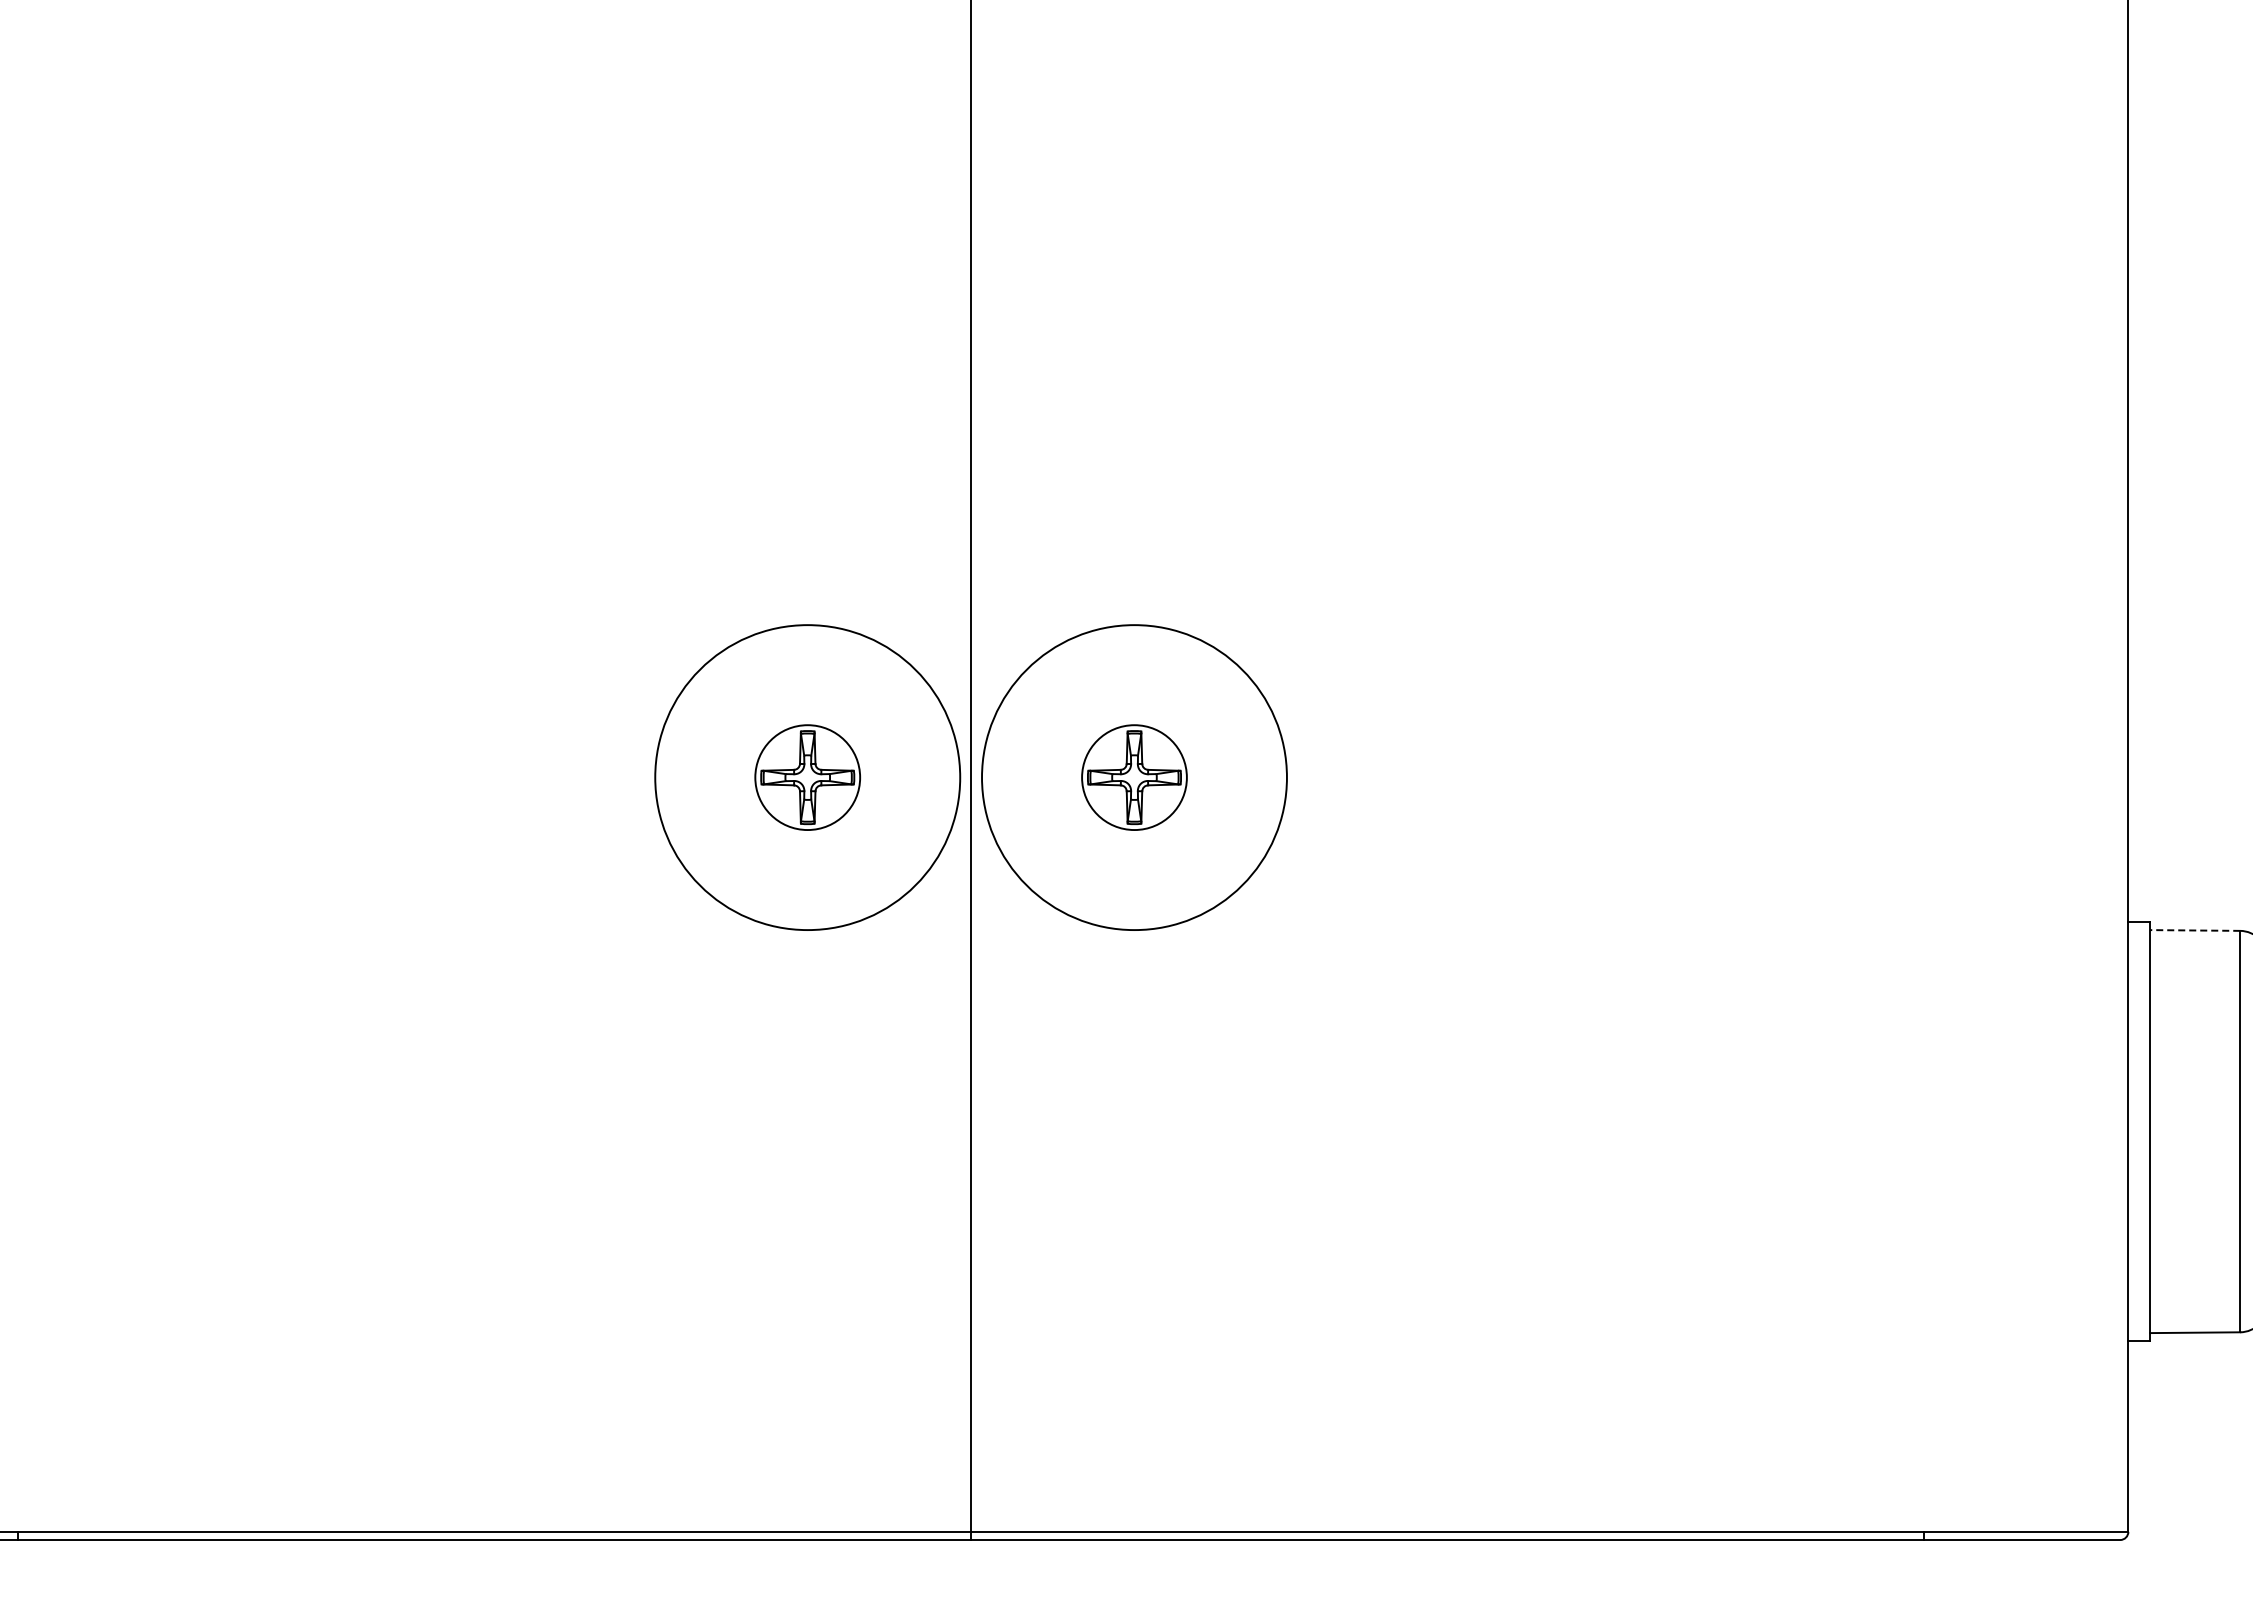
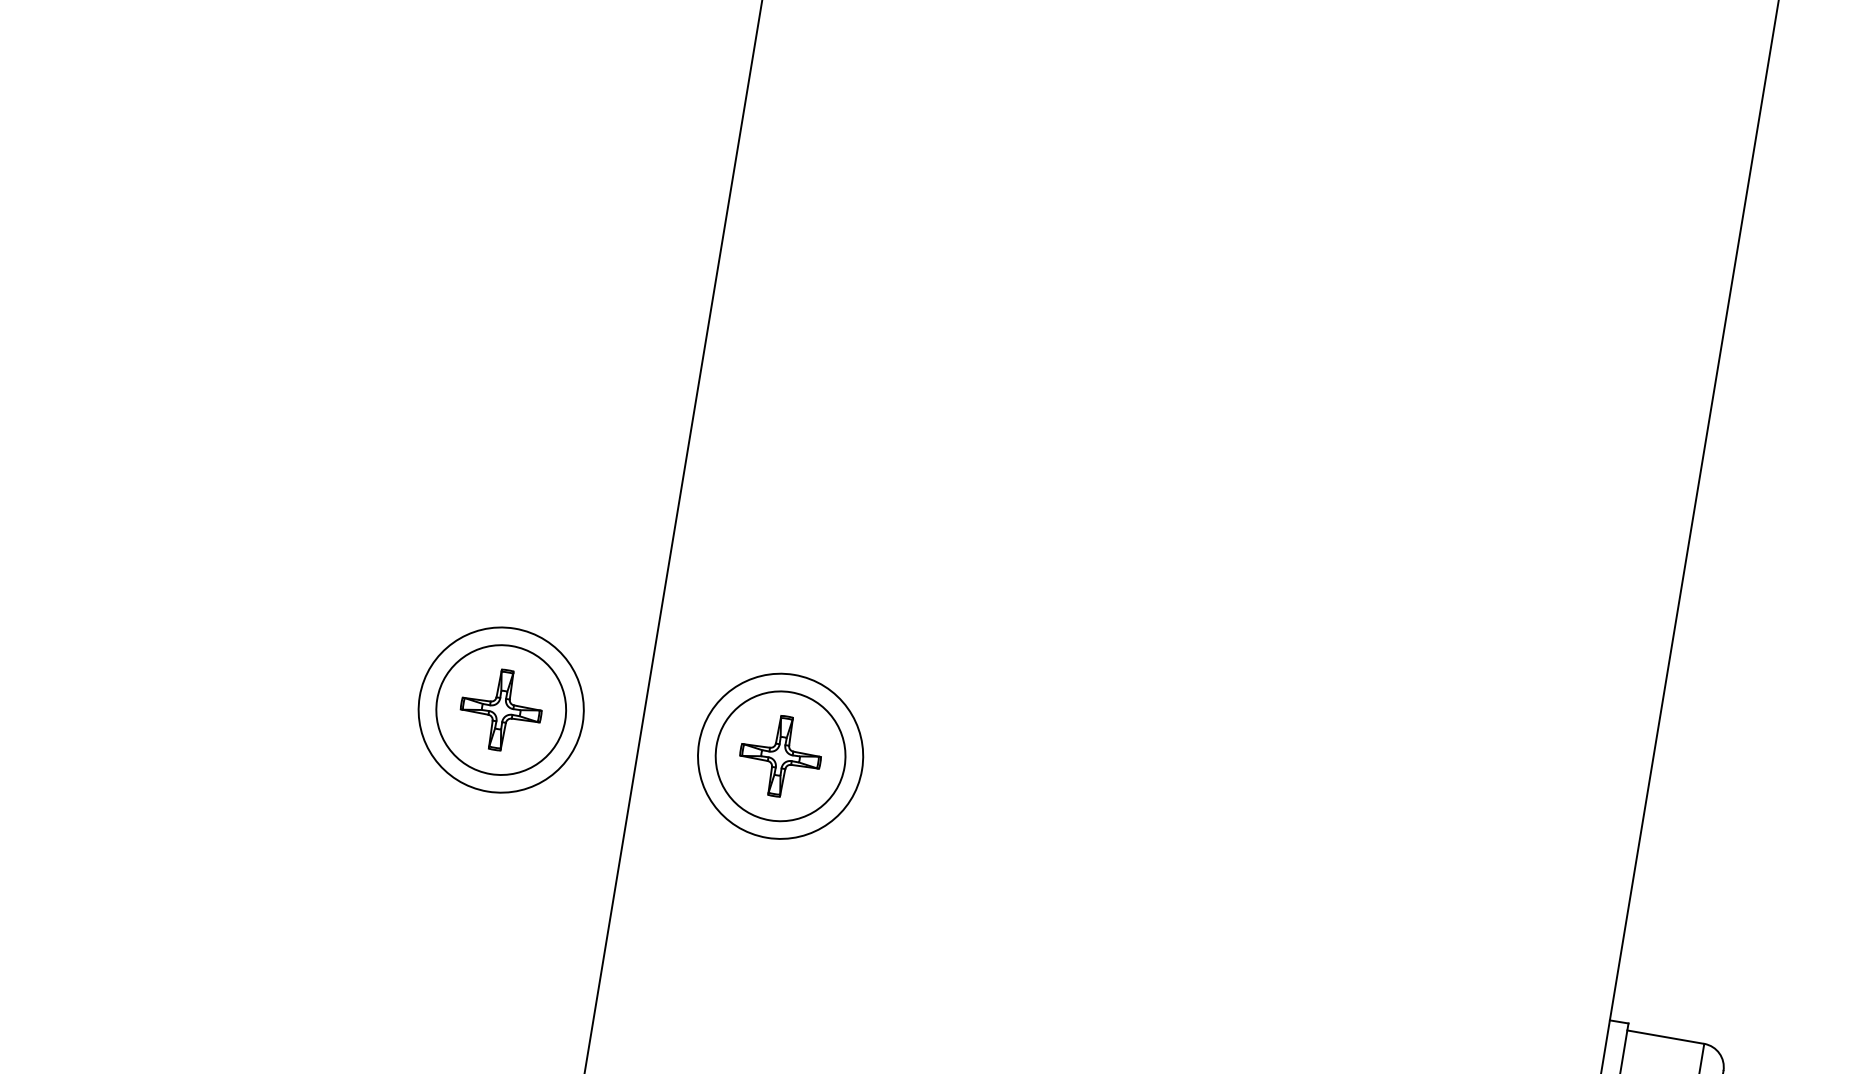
circle: (807, 777) -> (501, 709), size x0.62
circle: (807, 777) -> (501, 709), size x1.43
circle: (1134, 777) -> (780, 756), size x0.62
circle: (1134, 777) -> (780, 756), size x1.43
line: (2194, 930) -> (1665, 1037), dashed -> solid

